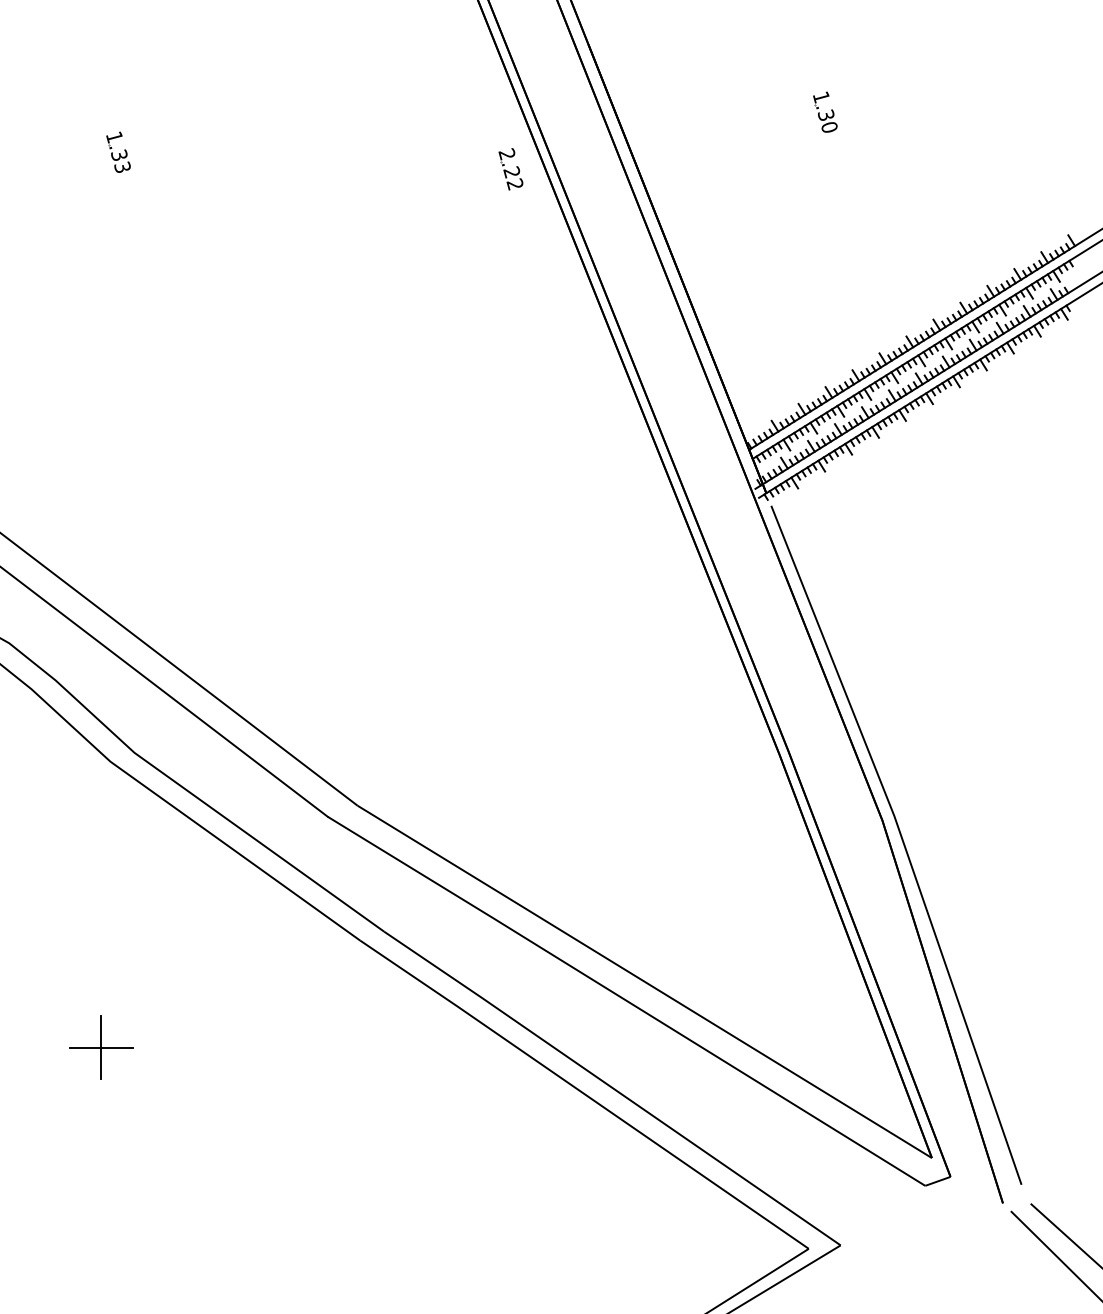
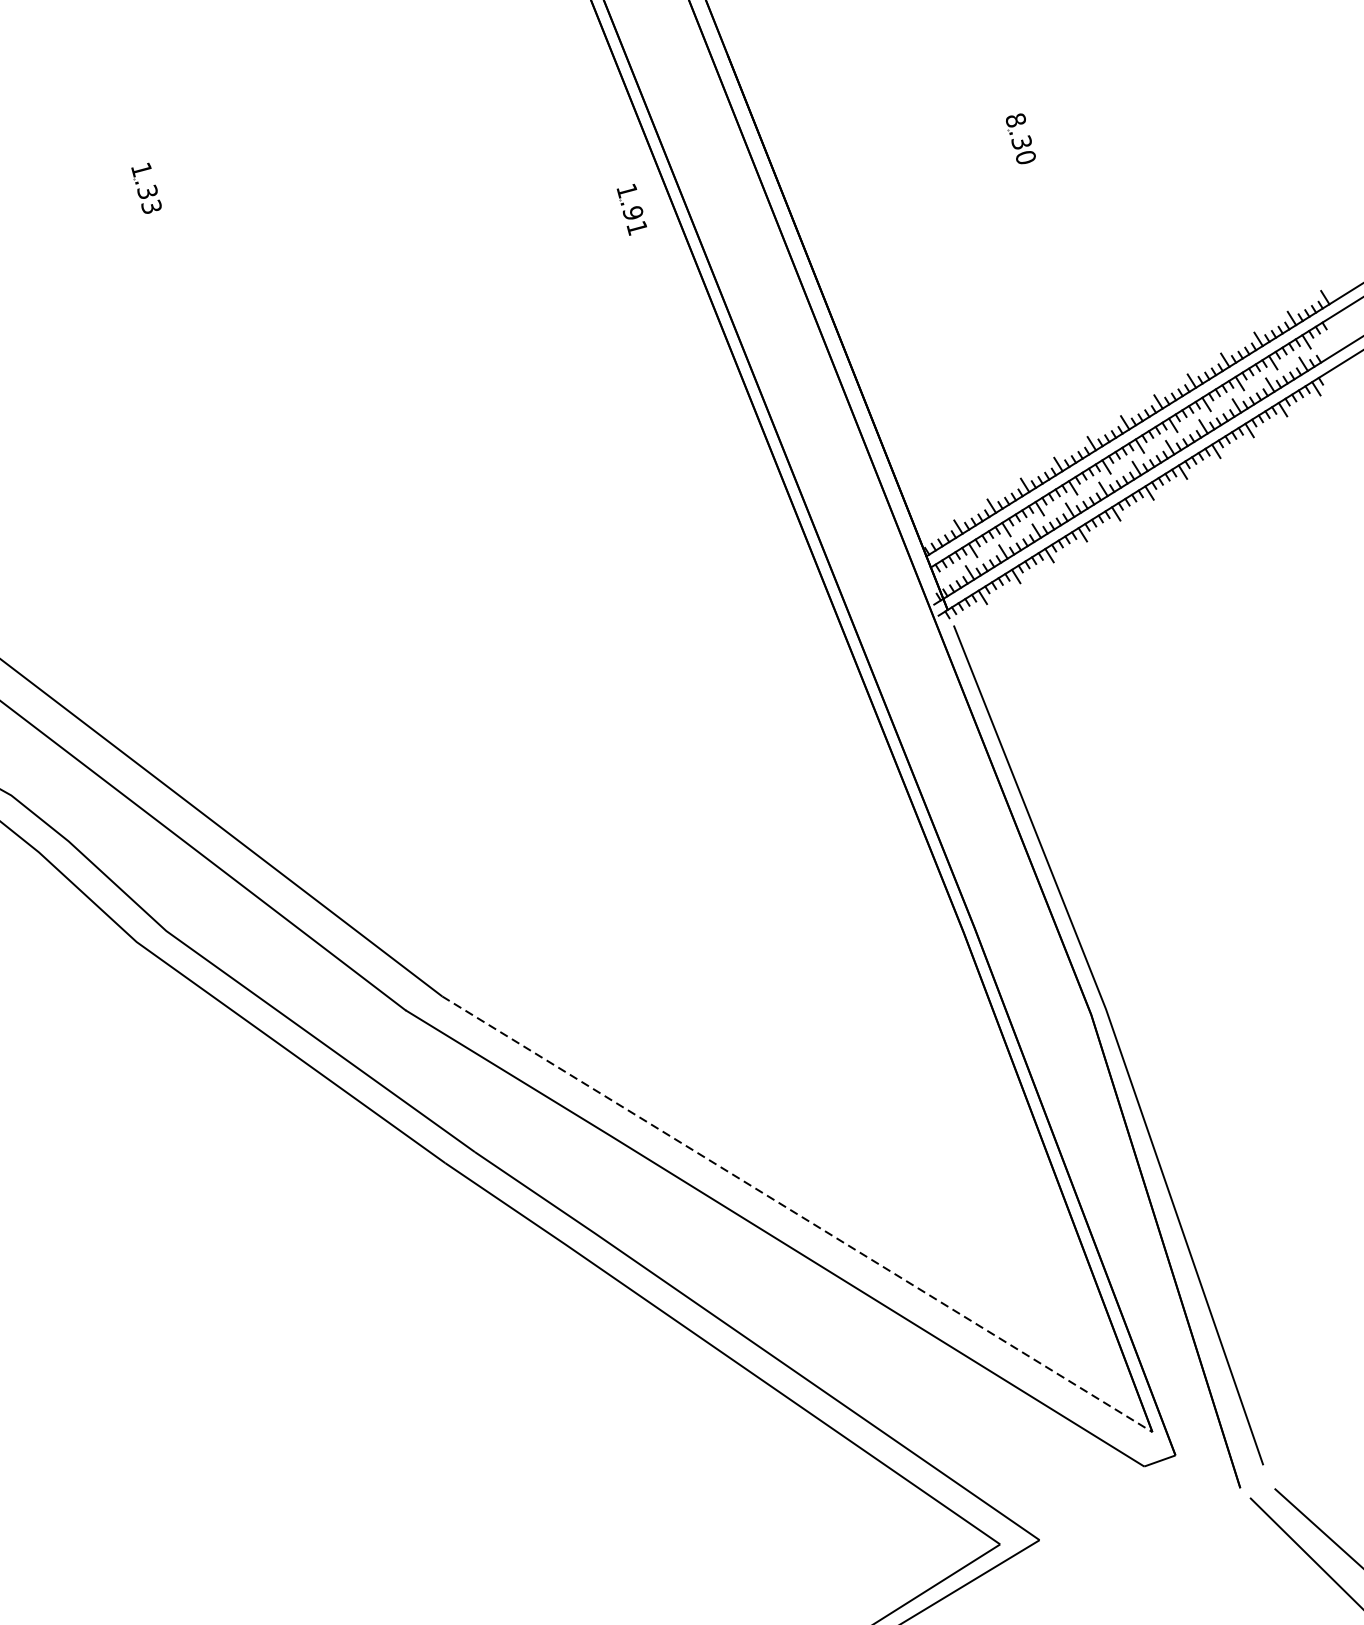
text: (821, 97) -> (1015, 120), 1.30 -> 8.30
text: (510, 169) -> (631, 209), 2.22 -> 1.91
line: (644, 981) -> (797, 1213), solid -> dashed
part: (101, 1047) -> (125, 1295), removed

